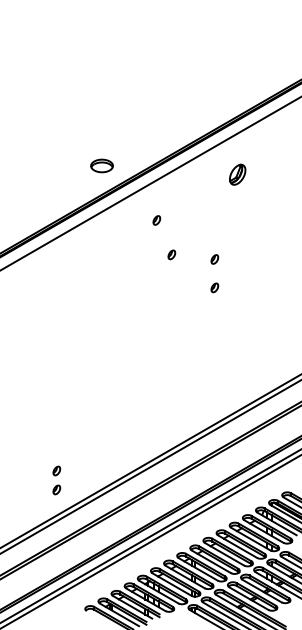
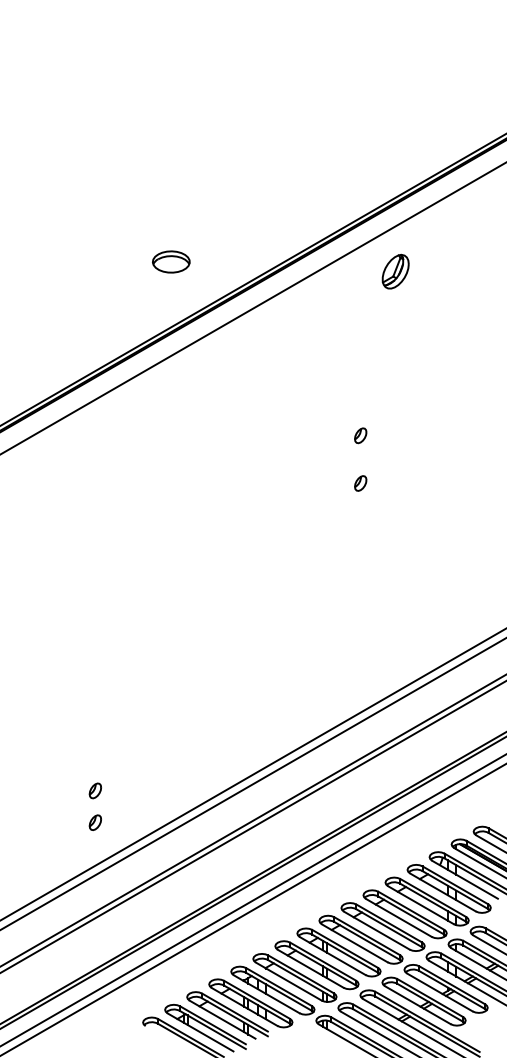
part: (101, 165) -> (170, 261), moved
part: (237, 174) -> (395, 271), moved
part: (156, 220) -> (262, 370), removed
part: (171, 254) -> (287, 427), removed

